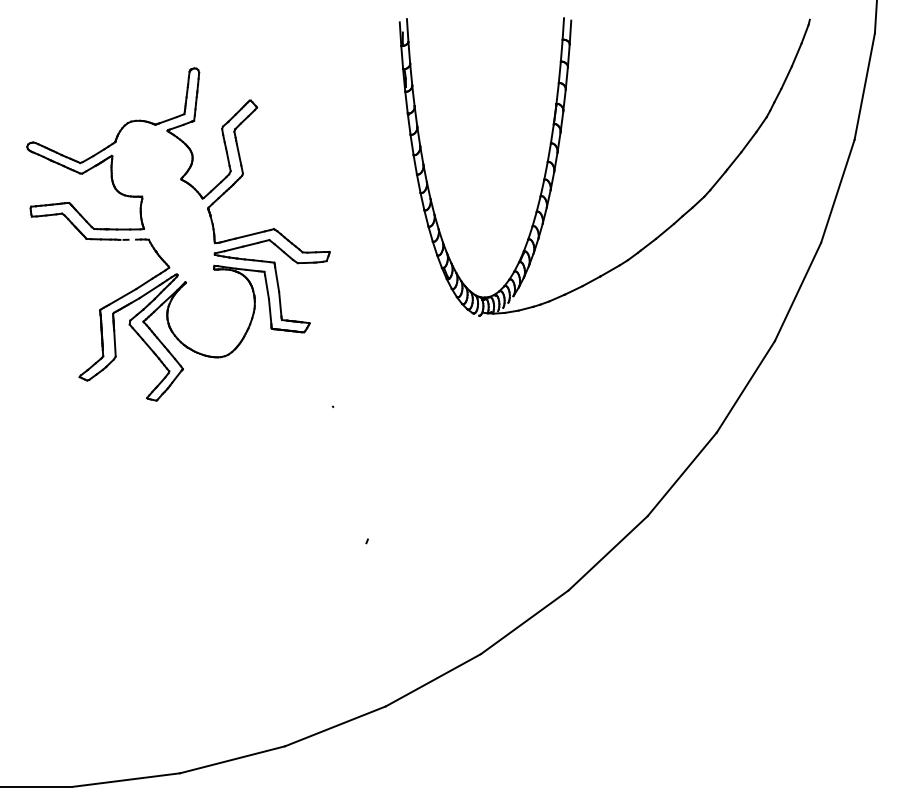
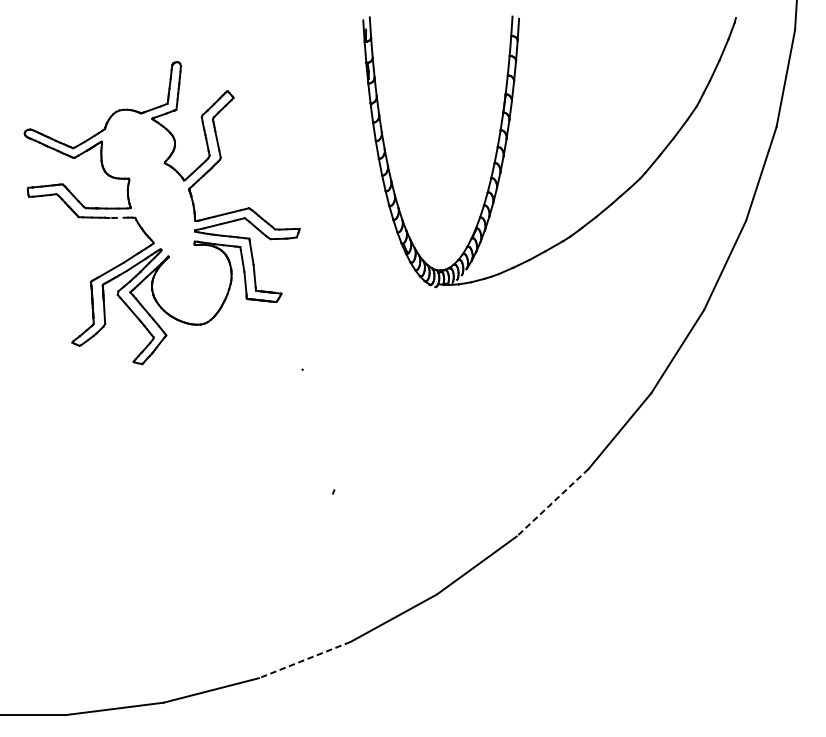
line: (607, 553) -> (552, 502), solid -> dashed
line: (335, 726) -> (304, 660), solid -> dashed

